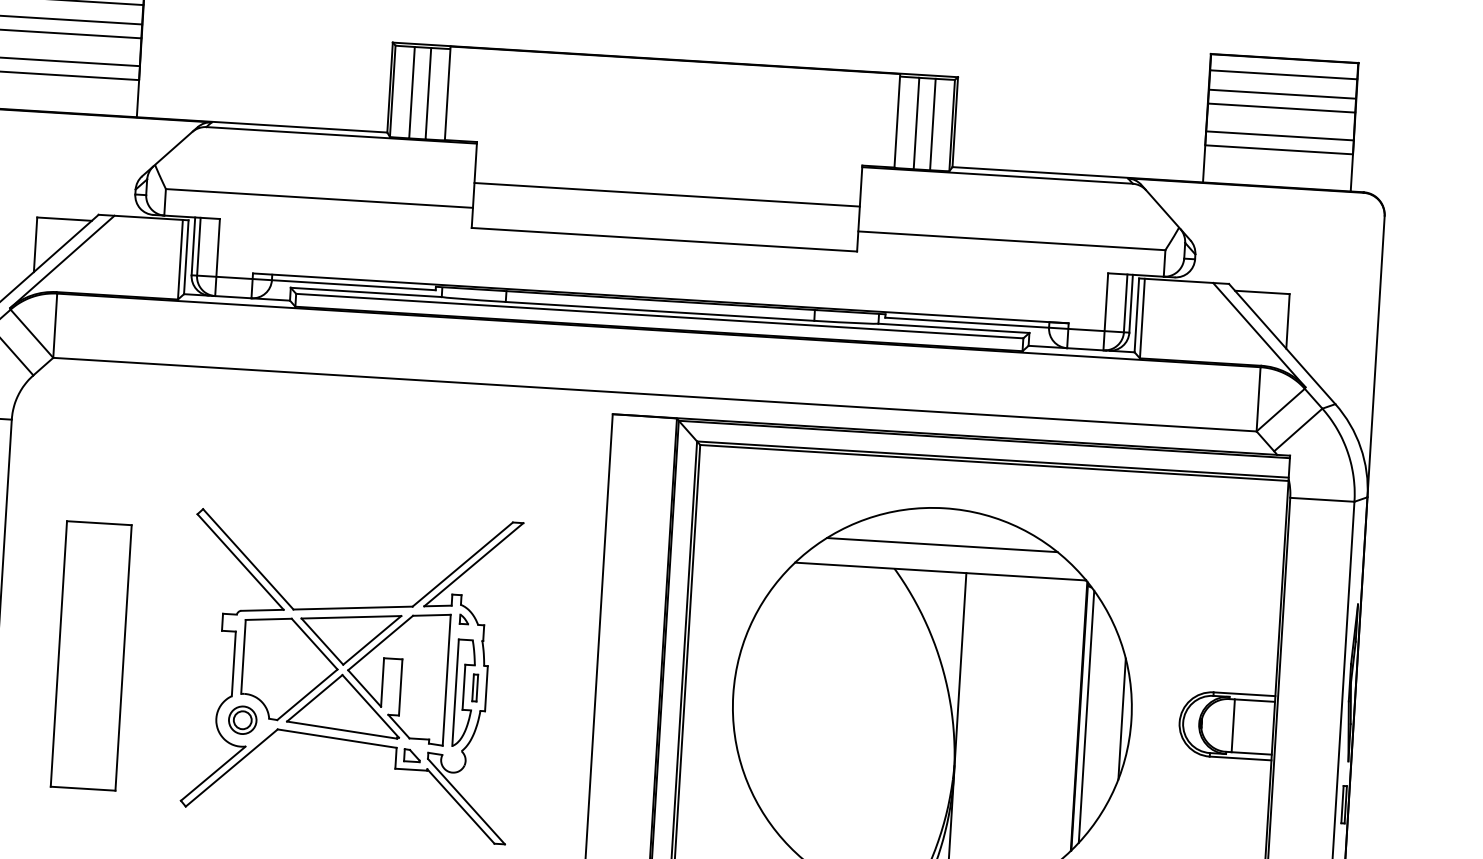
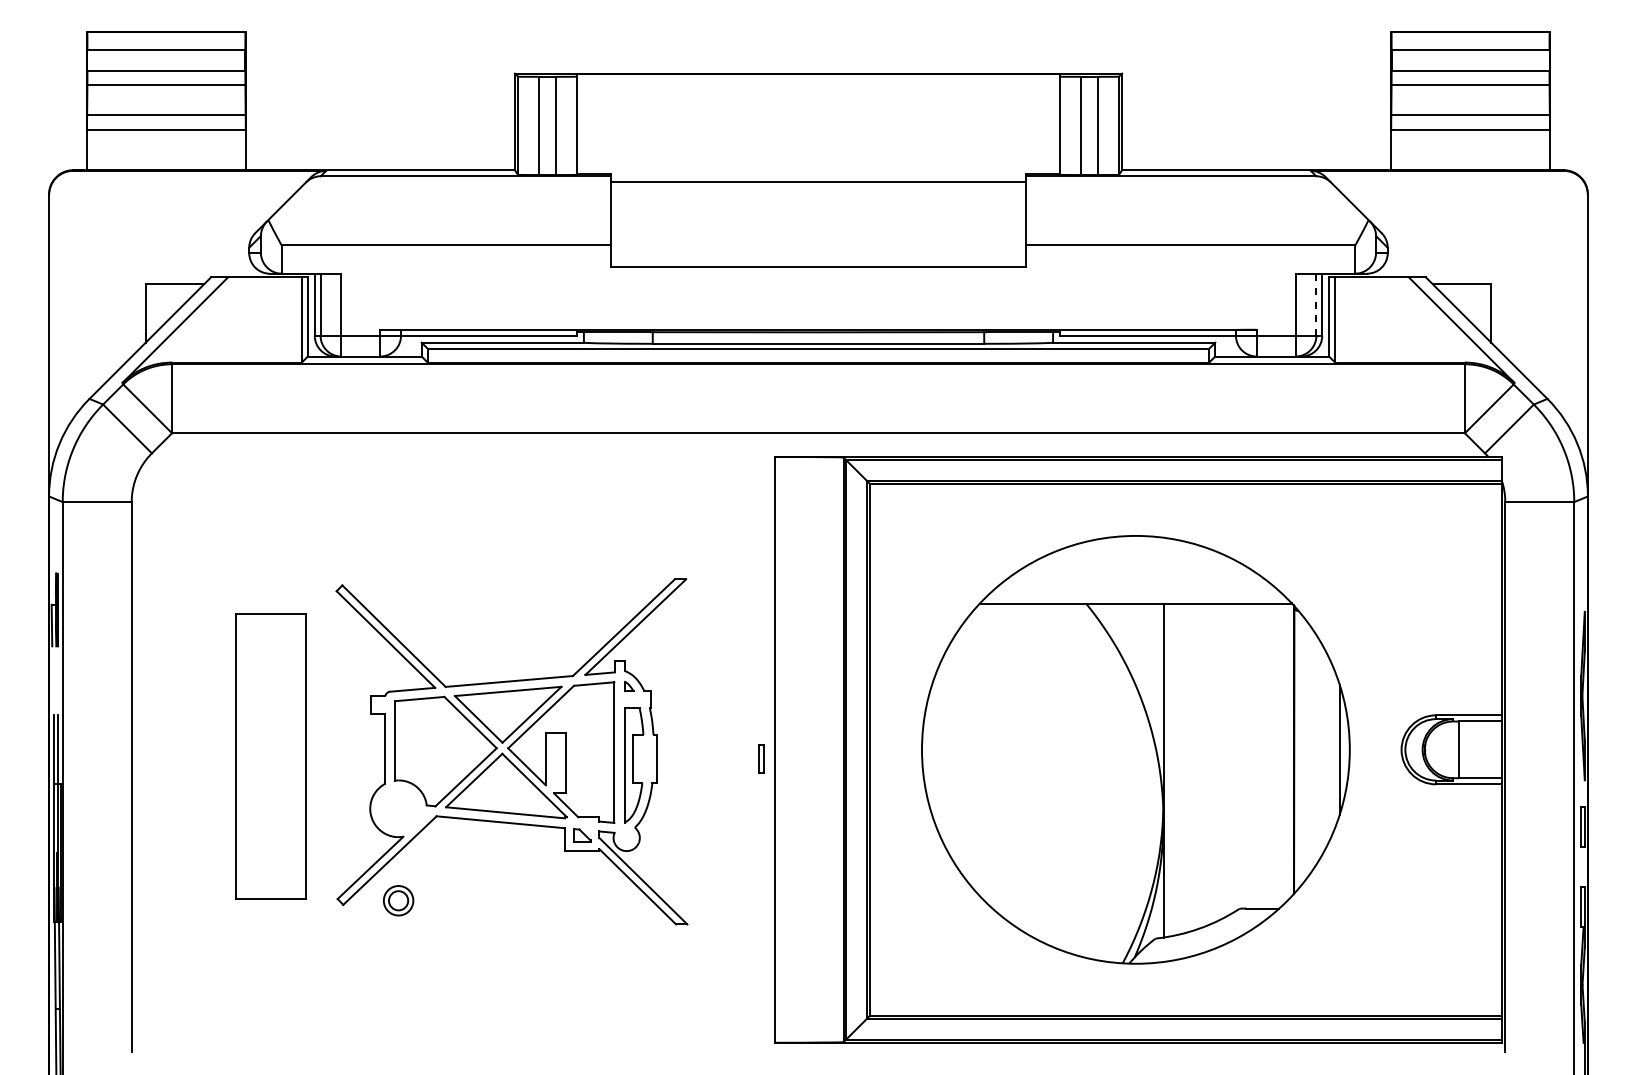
line: (667, 194) -> (818, 181), moved
line: (1125, 304) -> (1316, 305), solid -> dashed
line: (941, 545) -> (1135, 575), removed
part: (90, 655) -> (270, 756), moved
part: (475, 687) -> (761, 758), moved
line: (1086, 716) -> (1301, 749), removed
part: (242, 720) -> (398, 900), moved

